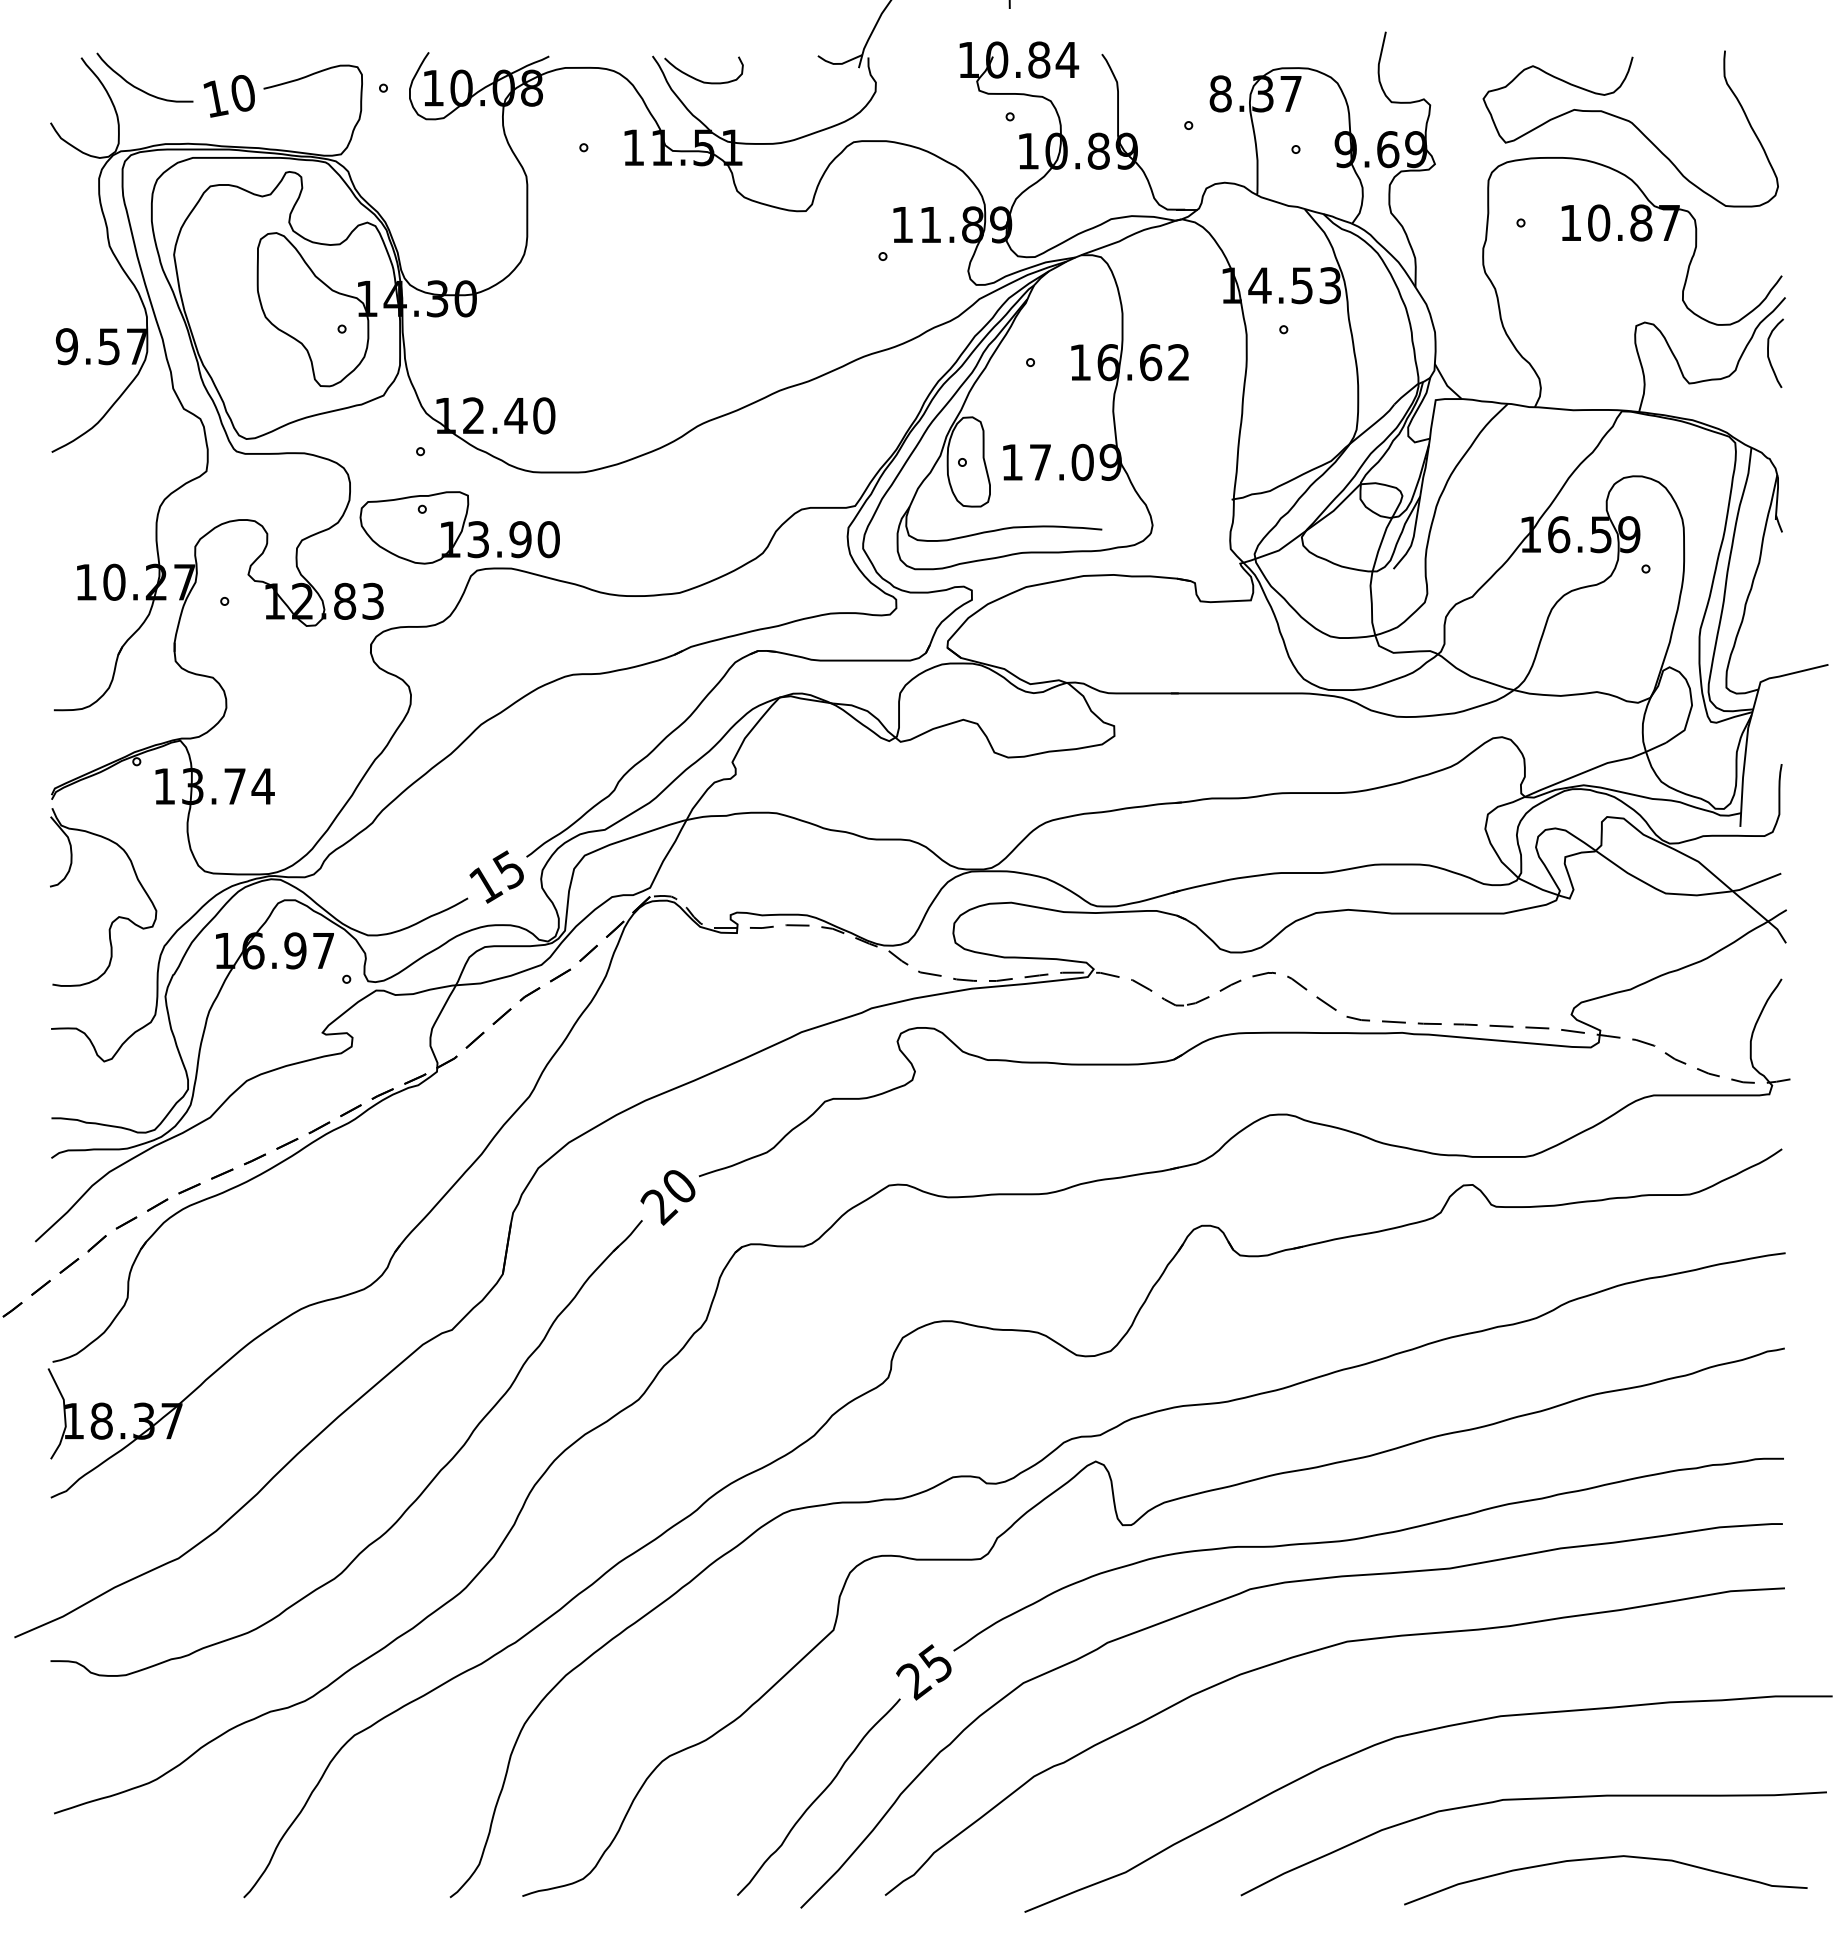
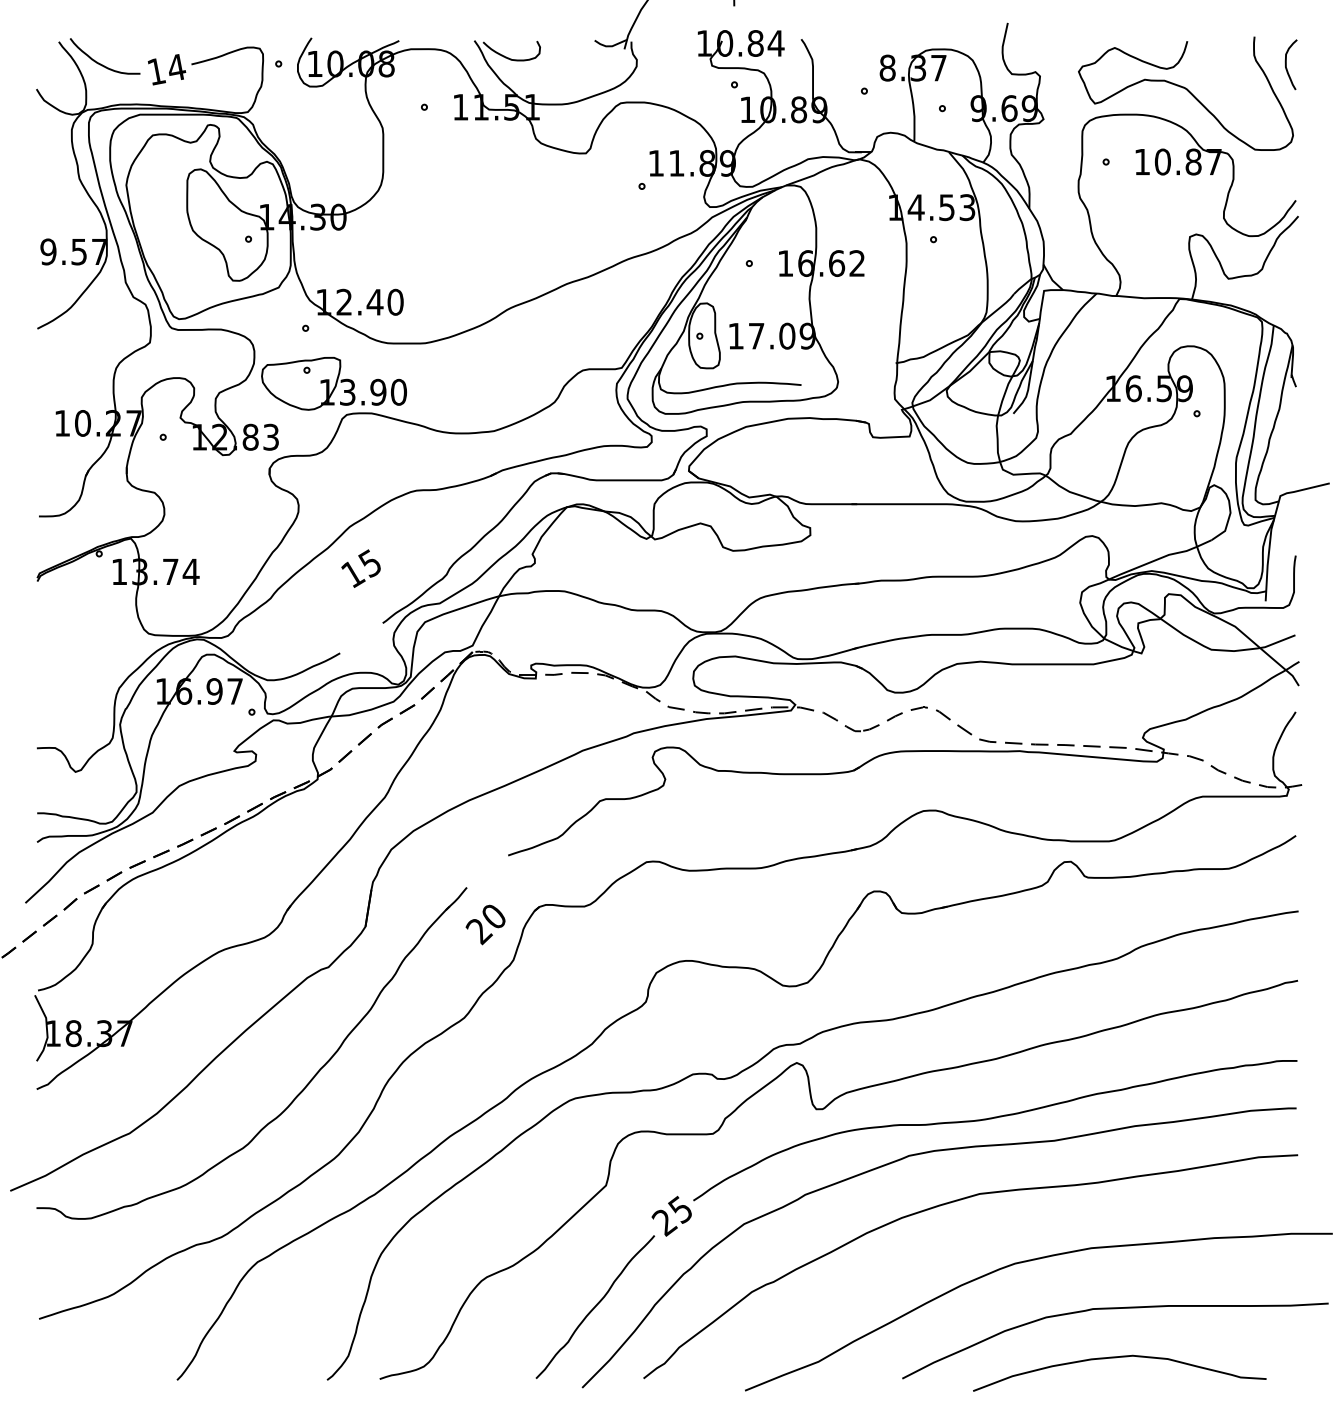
text: (243, 92) -> (176, 67), 10 -> 14
curve: (1768, 352) -> (1286, 64), moved
text: (496, 876) -> (360, 568), moved
part: (116, 917) -> (84, 667), removed
text: (667, 1197) -> (485, 924), moved
curve: (1599, 1859) -> (1115, 1358), moved

